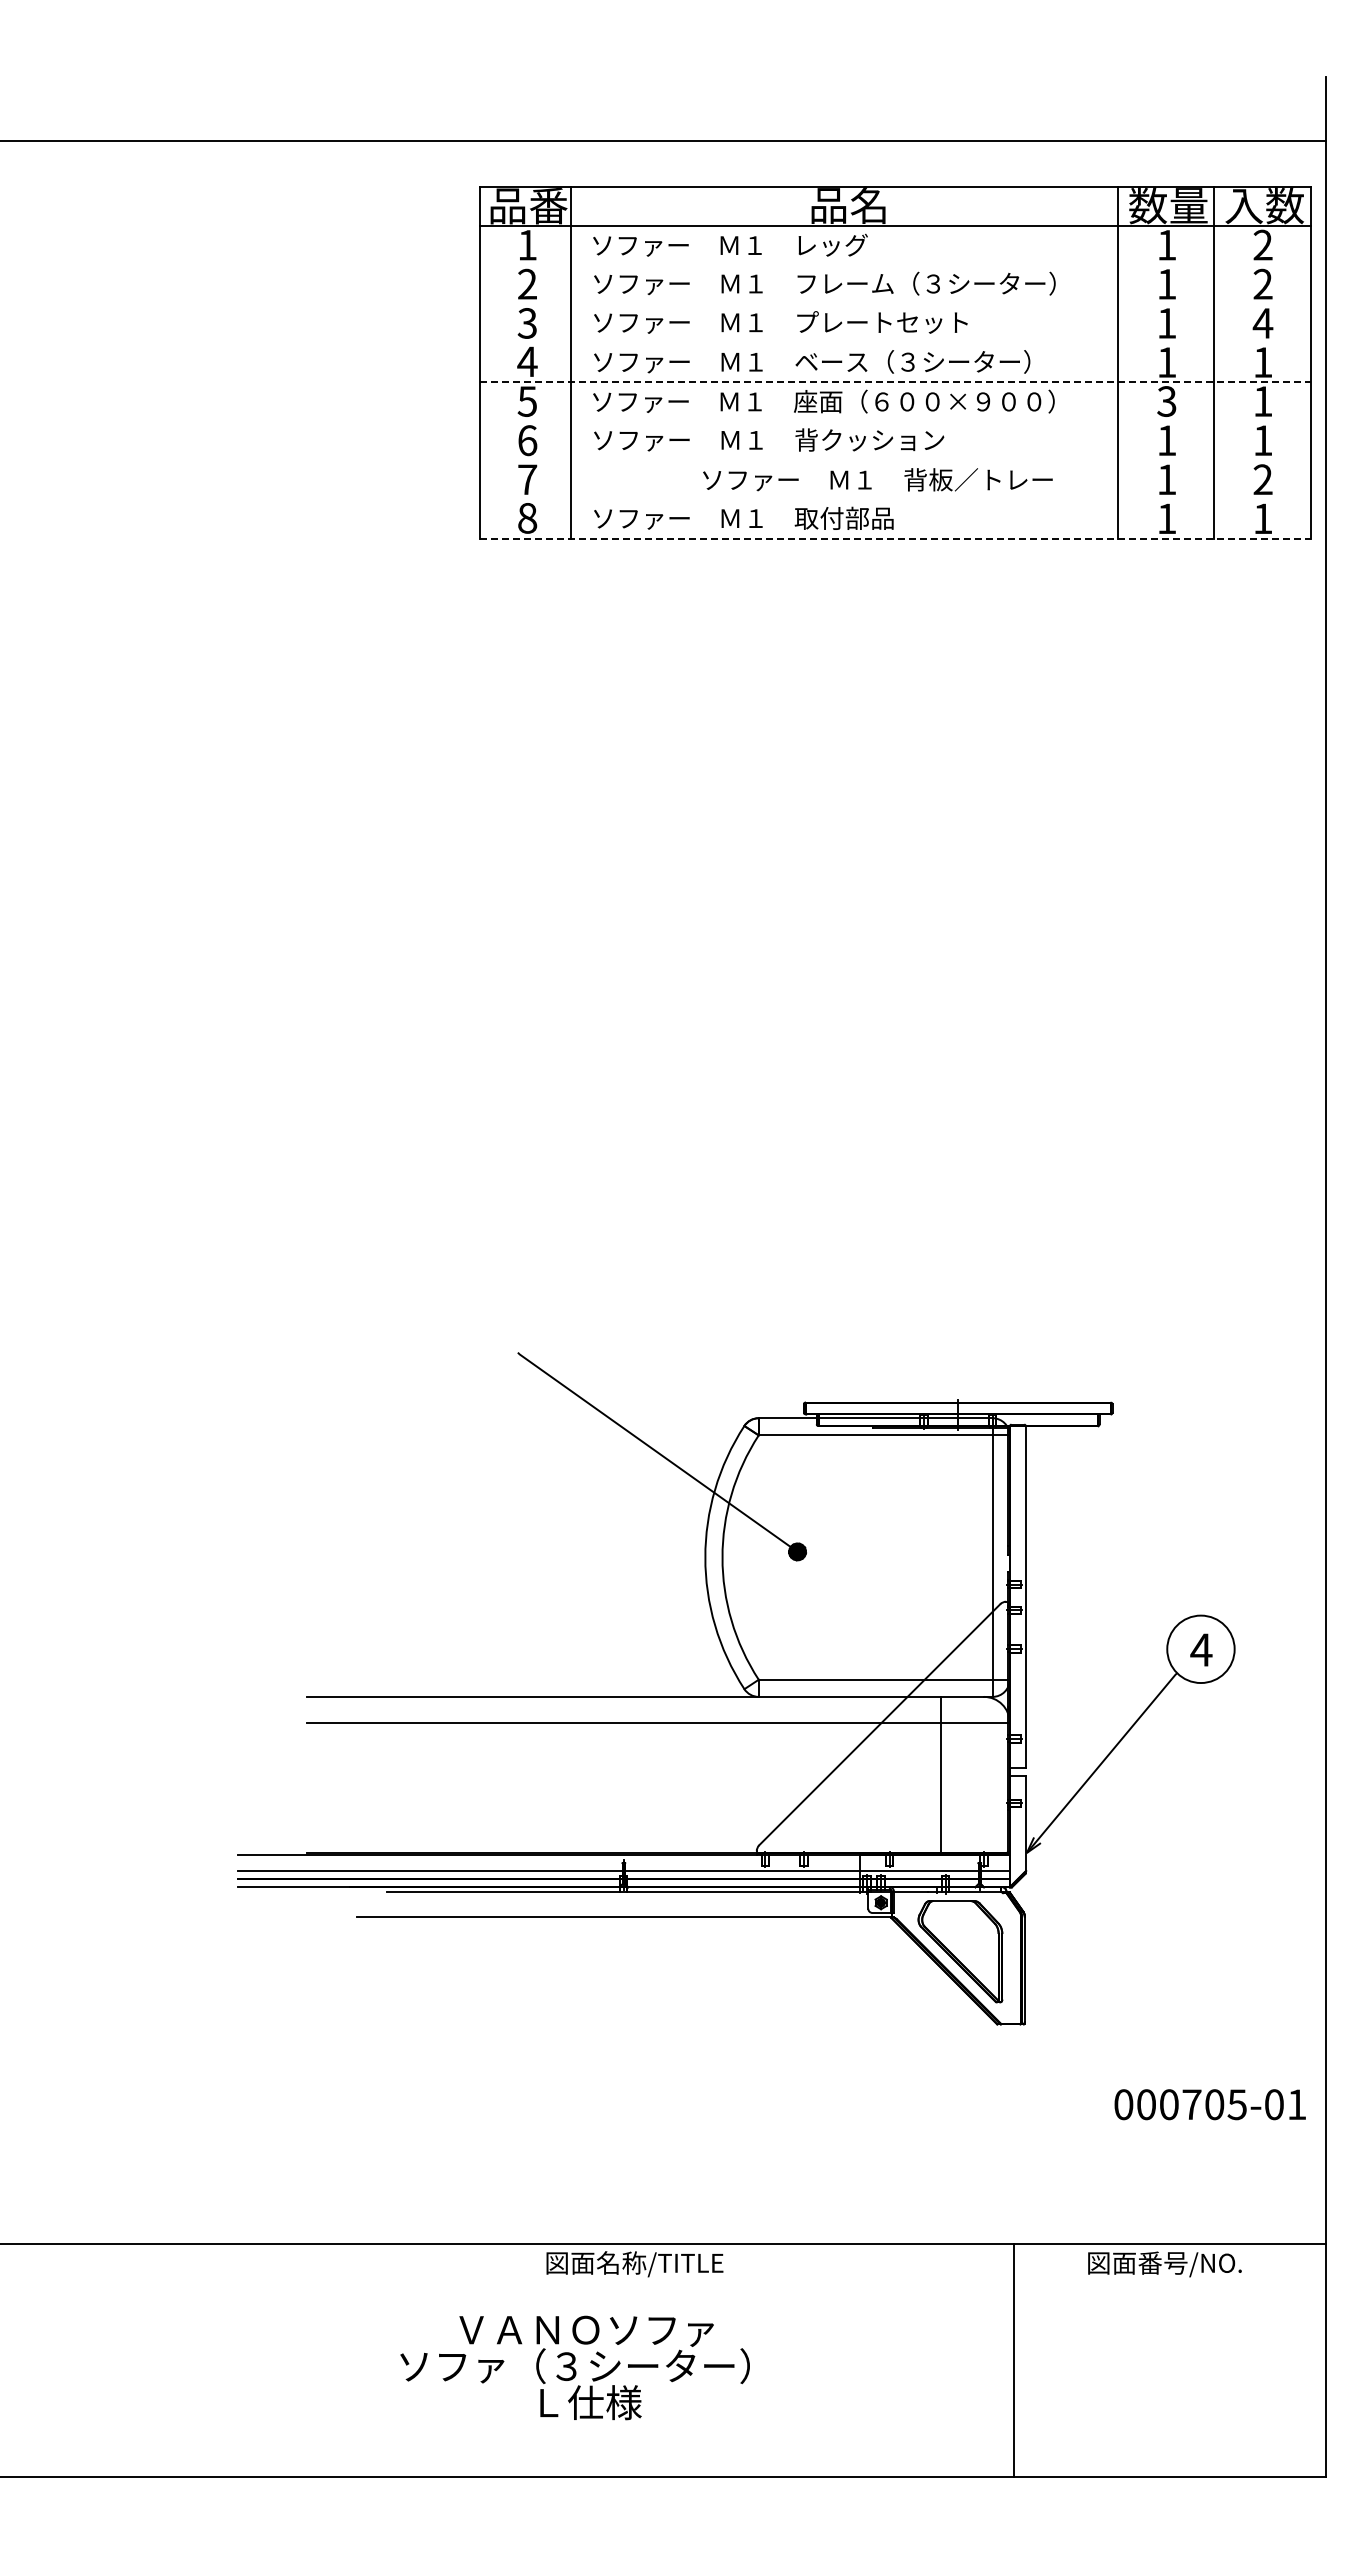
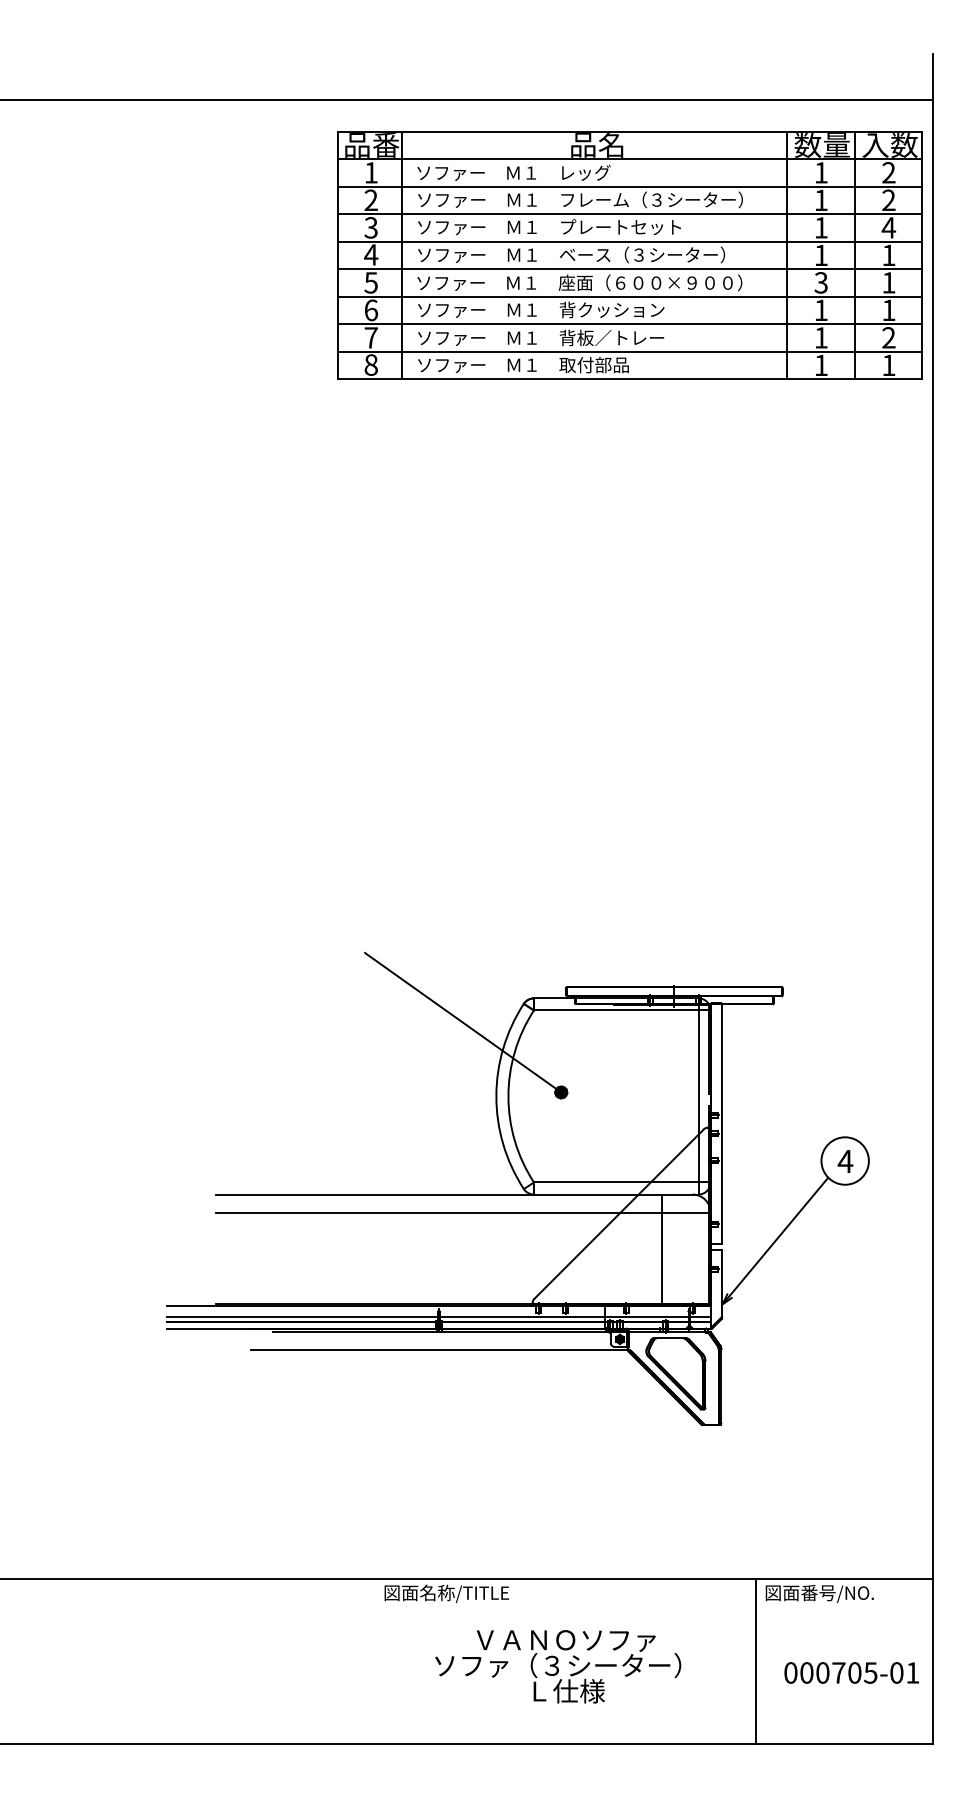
line: (894, 265) -> (629, 187), added
line: (894, 304) -> (629, 214), added
line: (894, 343) -> (629, 242), added
line: (895, 382) -> (630, 269), dashed -> solid
line: (894, 421) -> (629, 296), added
line: (894, 460) -> (629, 324), added
text: (877, 479) -> (540, 337), moved
line: (894, 499) -> (629, 351), added
line: (895, 538) -> (630, 379), dashed -> solid
text: (1209, 2104) -> (851, 1672), moved
line: (1014, 2360) -> (756, 1661), moved
text: (574, 2367) -> (557, 1666), moved

